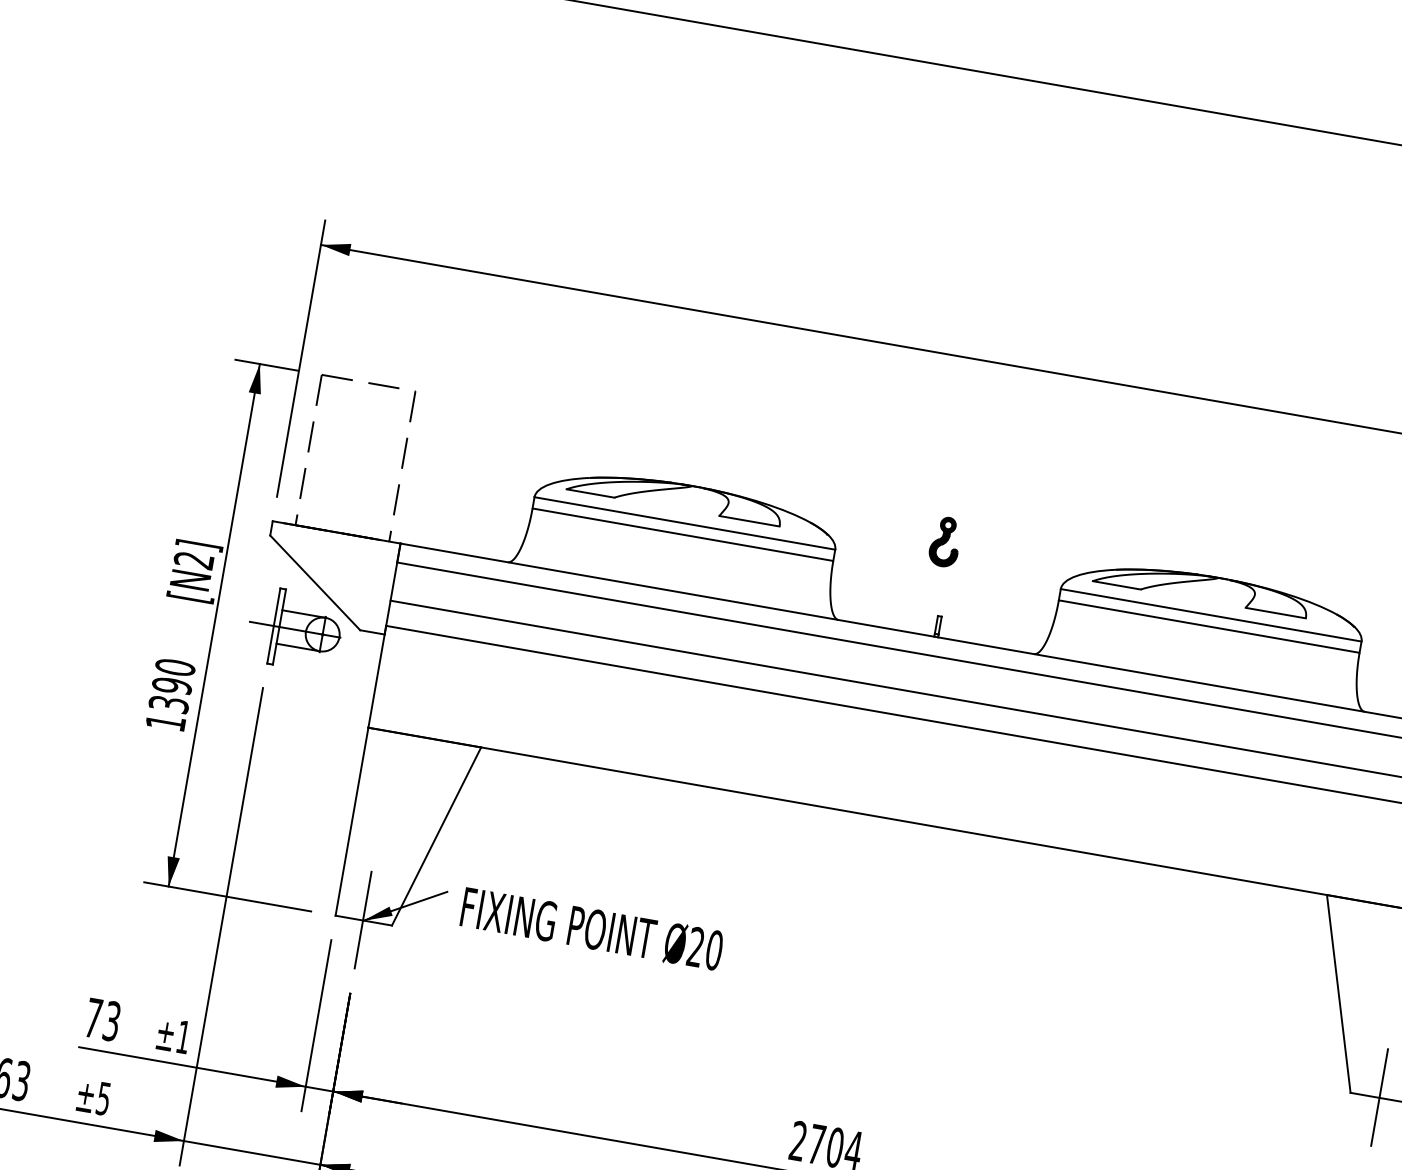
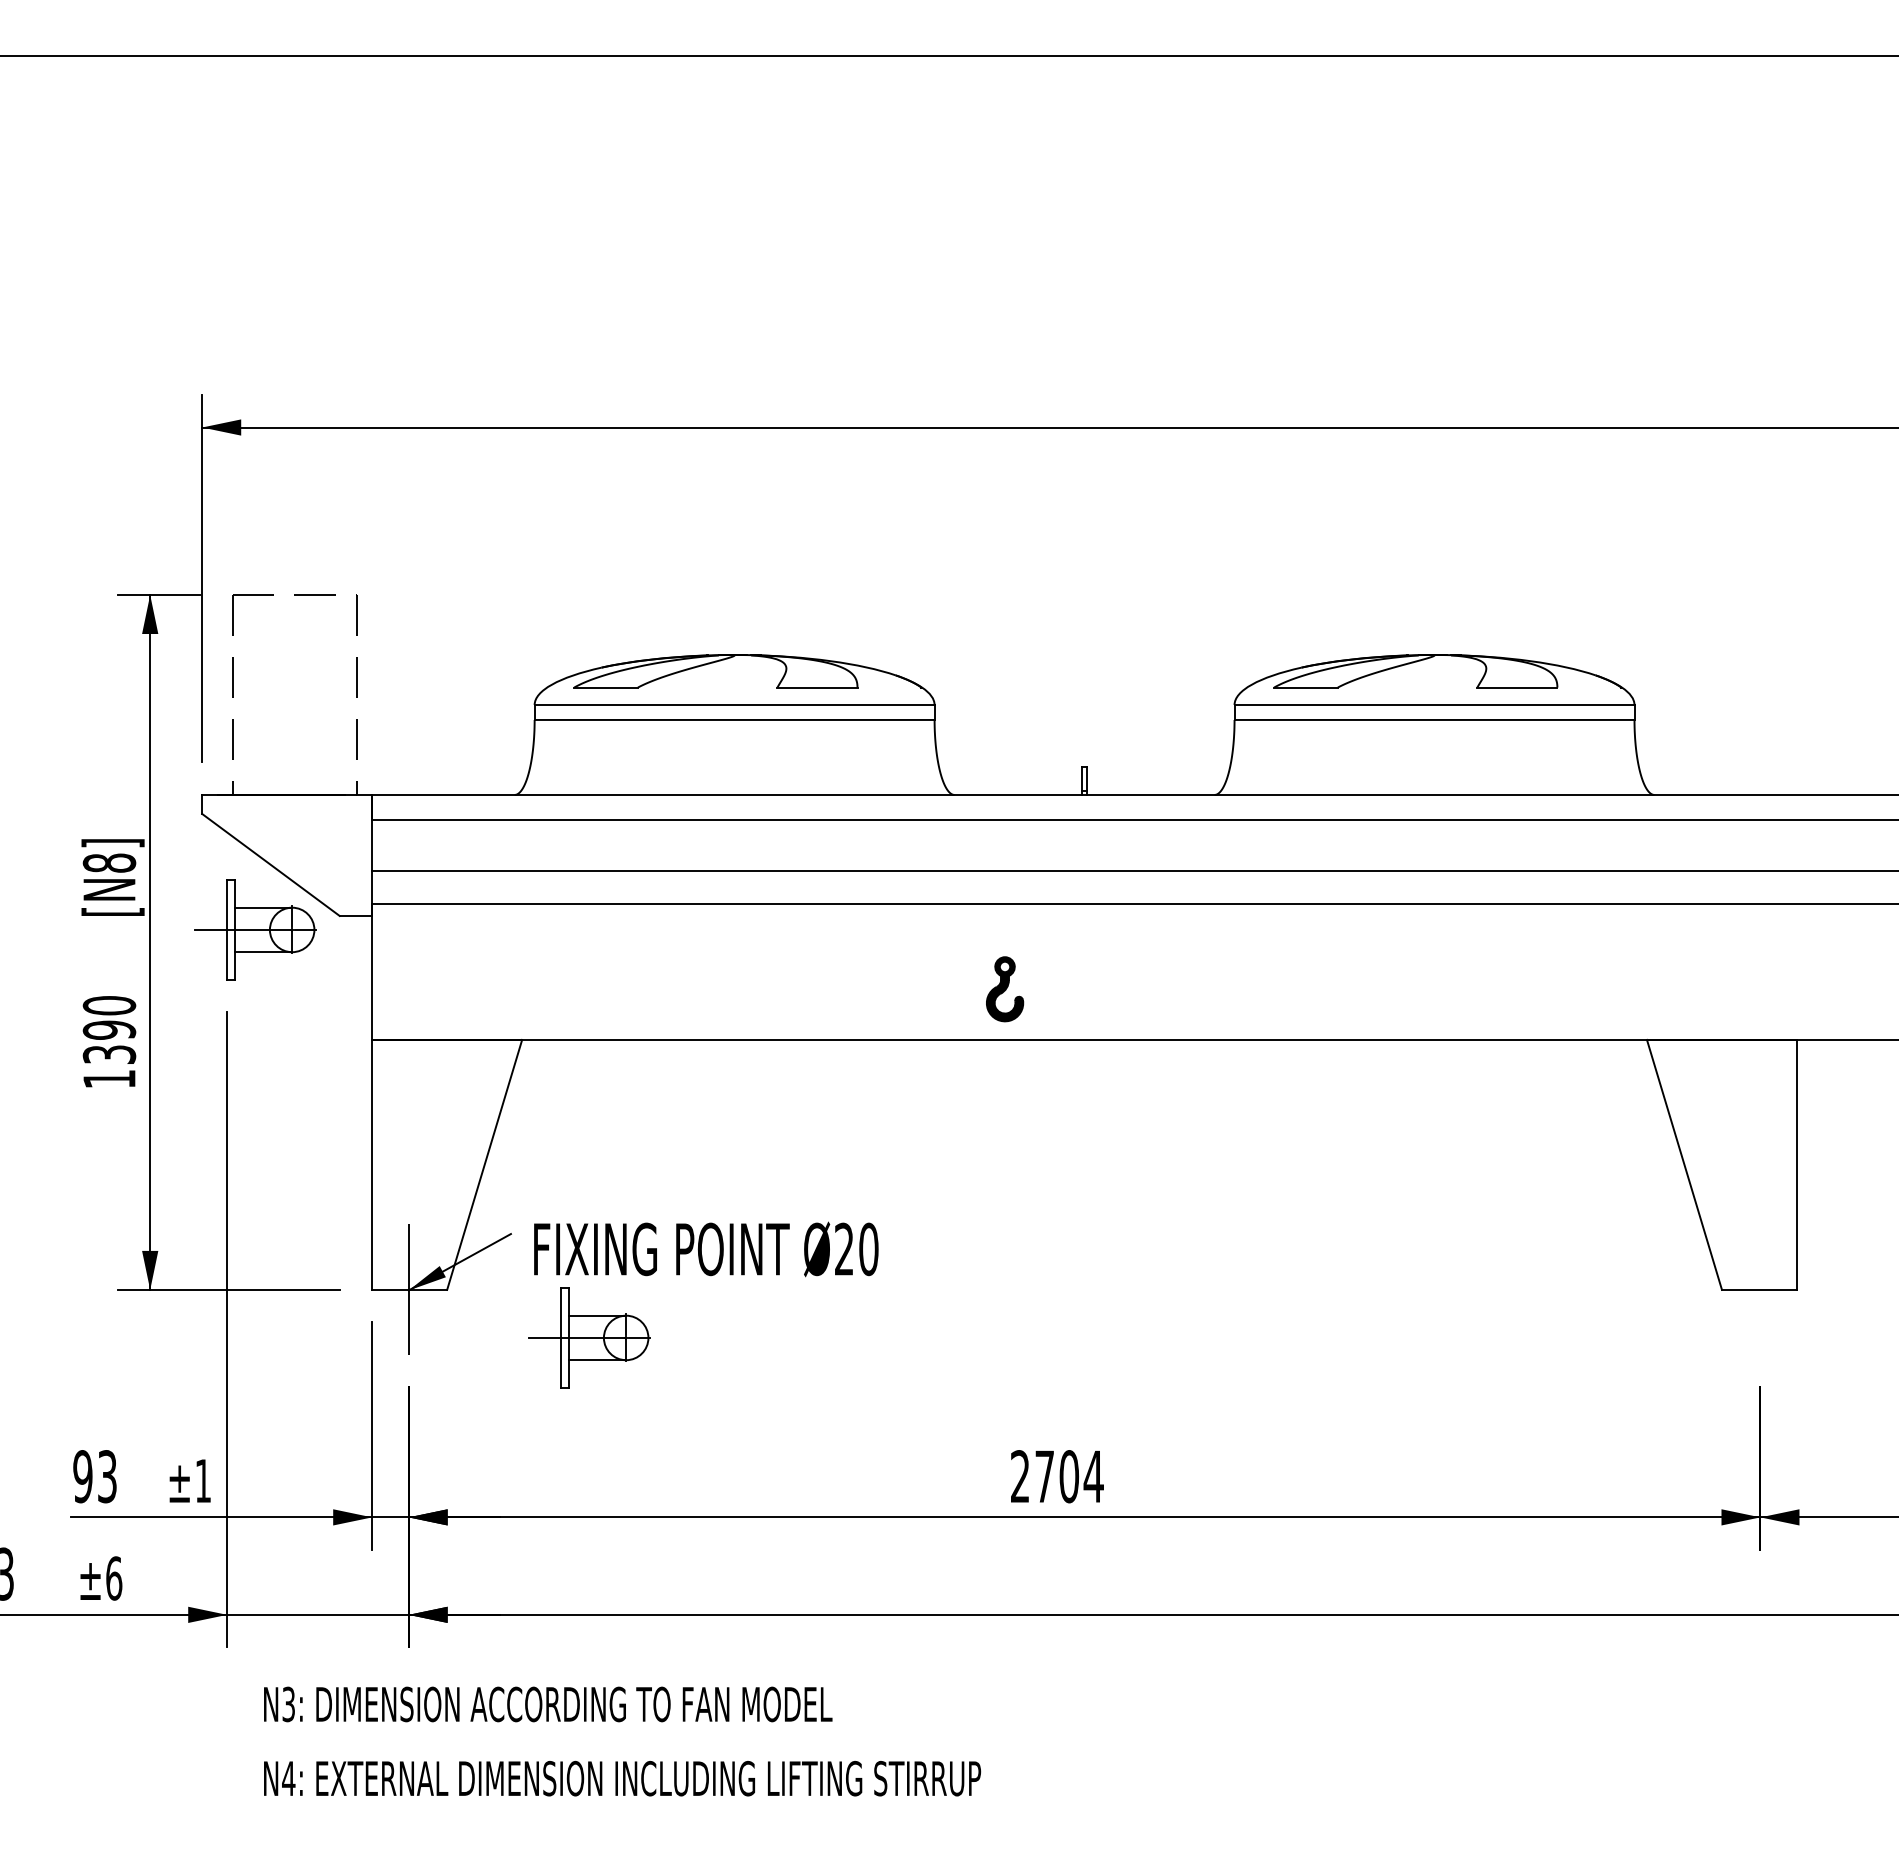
part: (945, 542) -> (1005, 989), moved
text: (194, 559) -> (109, 862), [N2] -> [N8]
part: (492, 980) -> (589, 1337), added
text: (93, 1018) -> (82, 1476), 73 -> 93
line: (1379, 1096) -> (1760, 1288), removed
text: (103, 1098) -> (114, 1578), ±5 -> ±6

